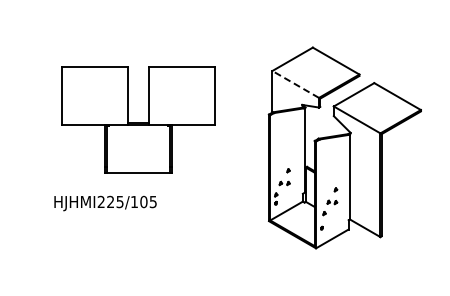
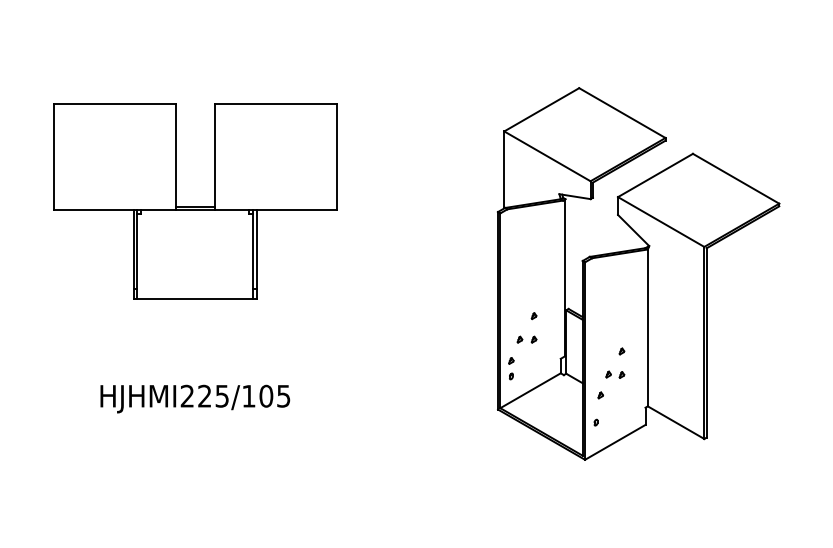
line: (295, 84) -> (547, 156), dashed -> solid
part: (138, 119) -> (195, 200), moved
text: (105, 203) -> (195, 398), moved

